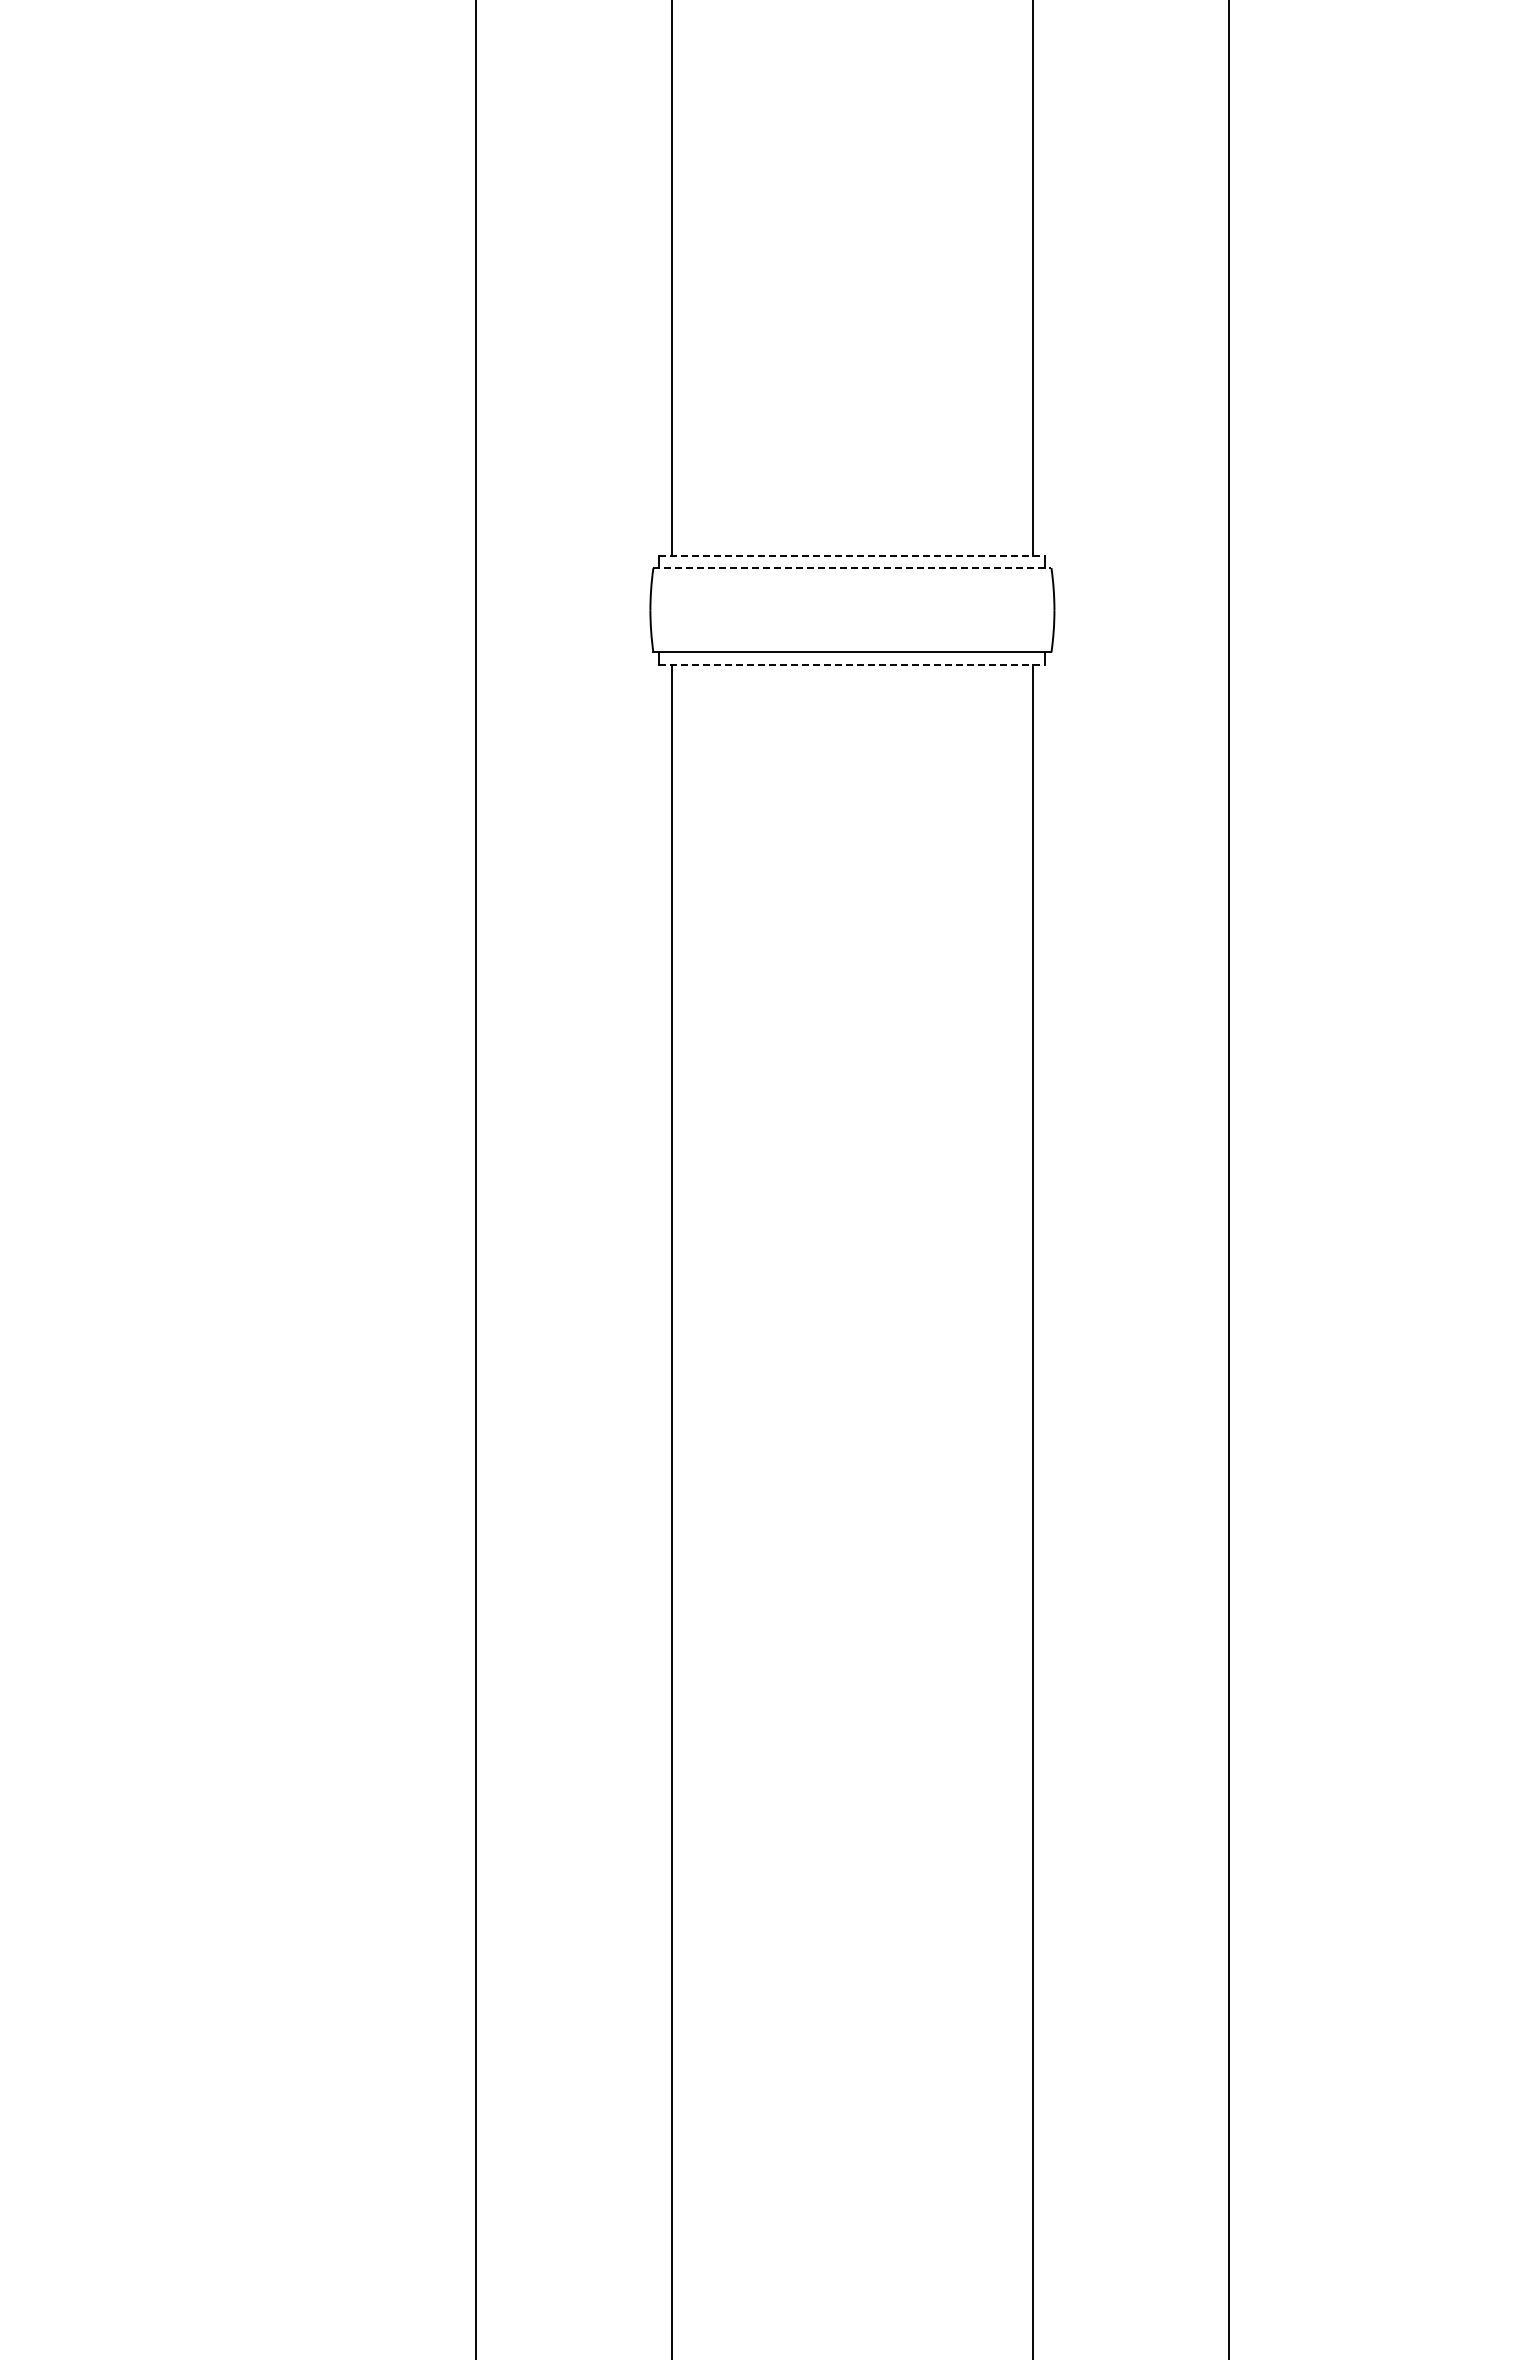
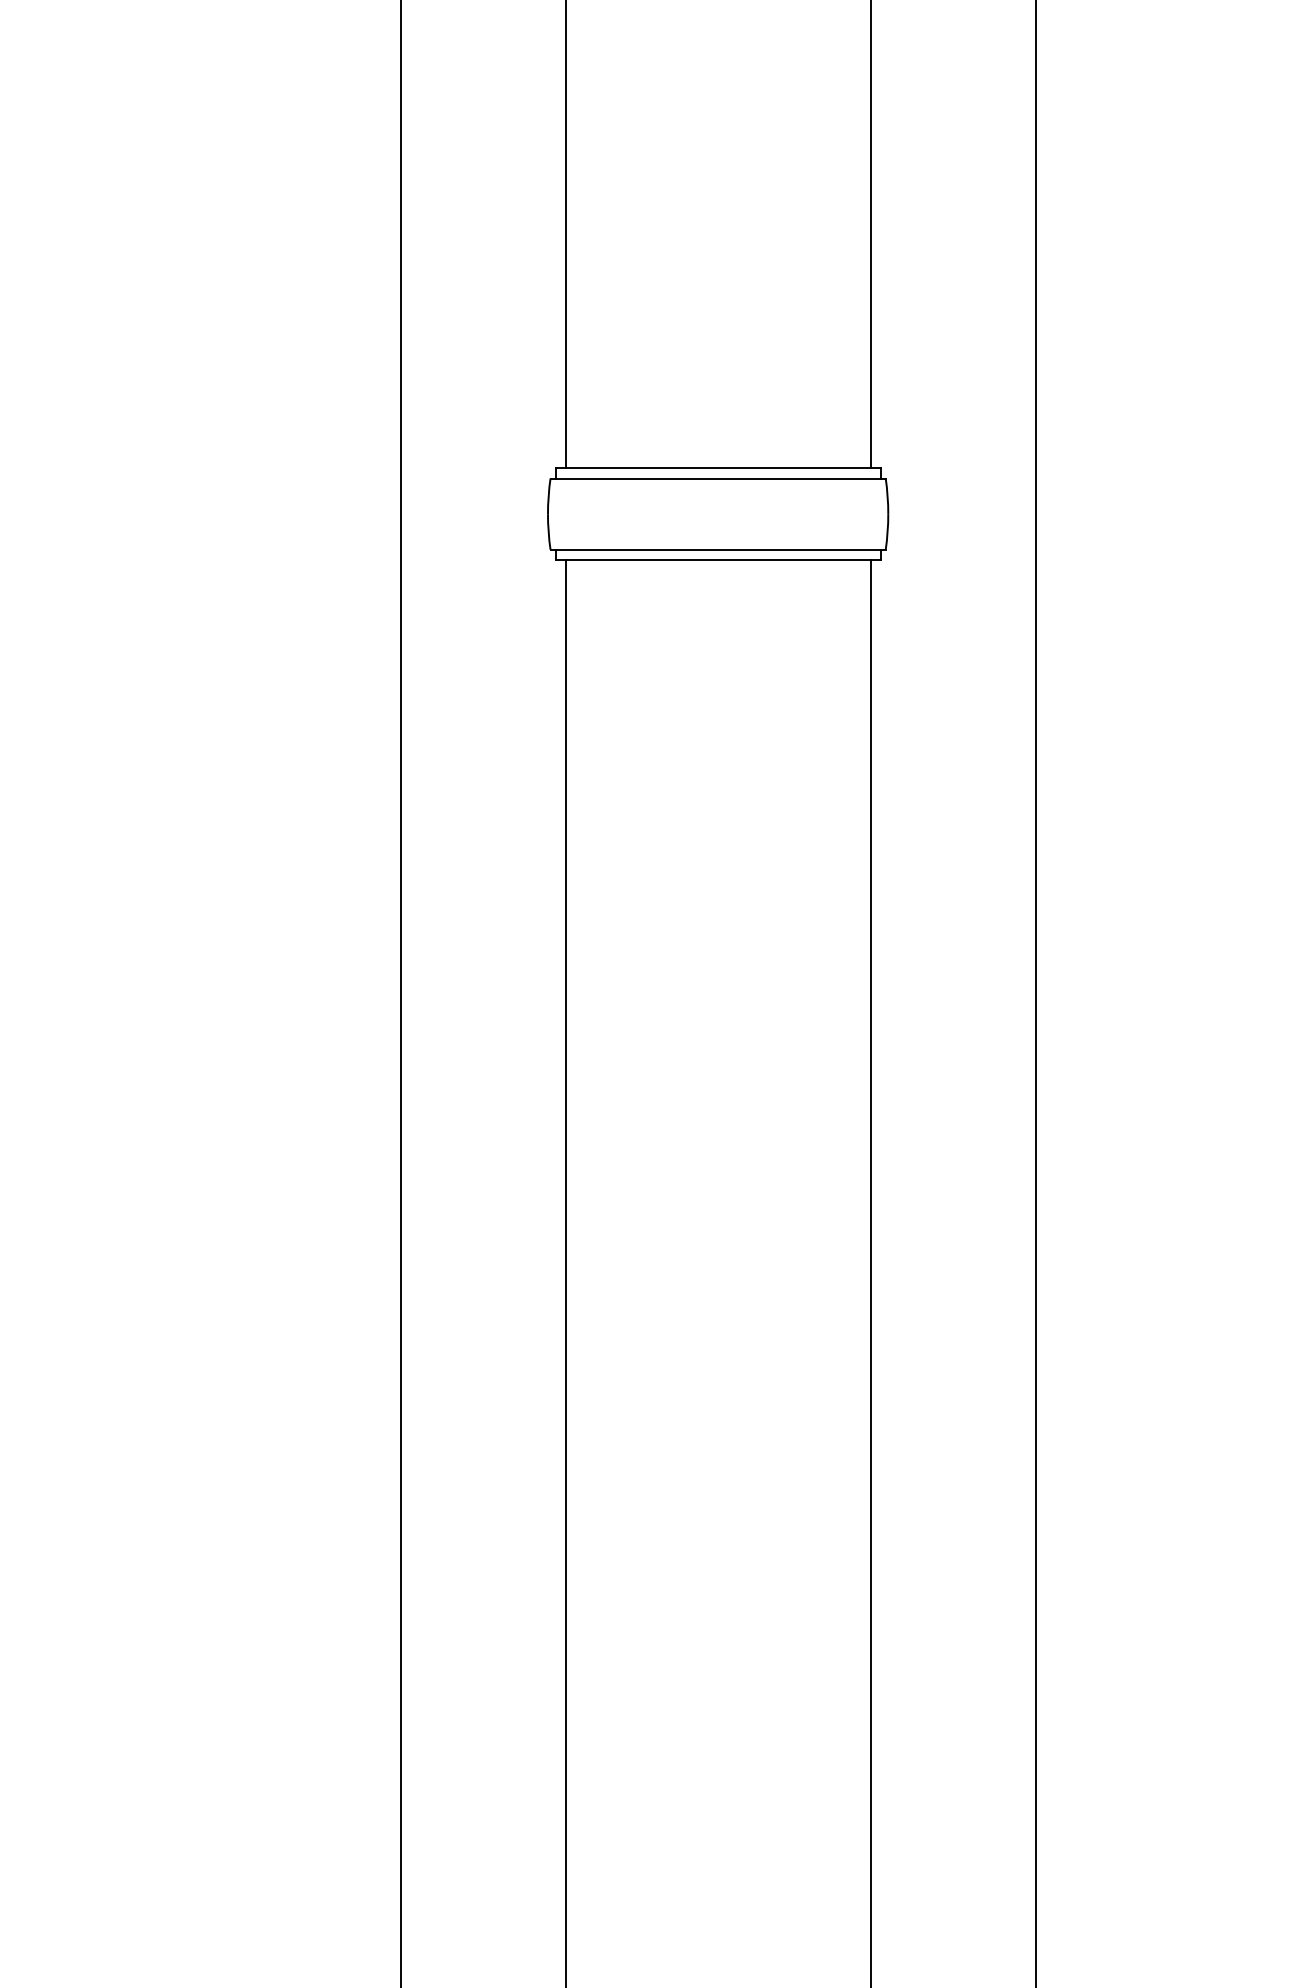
line: (852, 555) -> (718, 468), dashed -> solid
line: (852, 568) -> (718, 478), dashed -> solid
line: (852, 664) -> (718, 559), dashed -> solid

